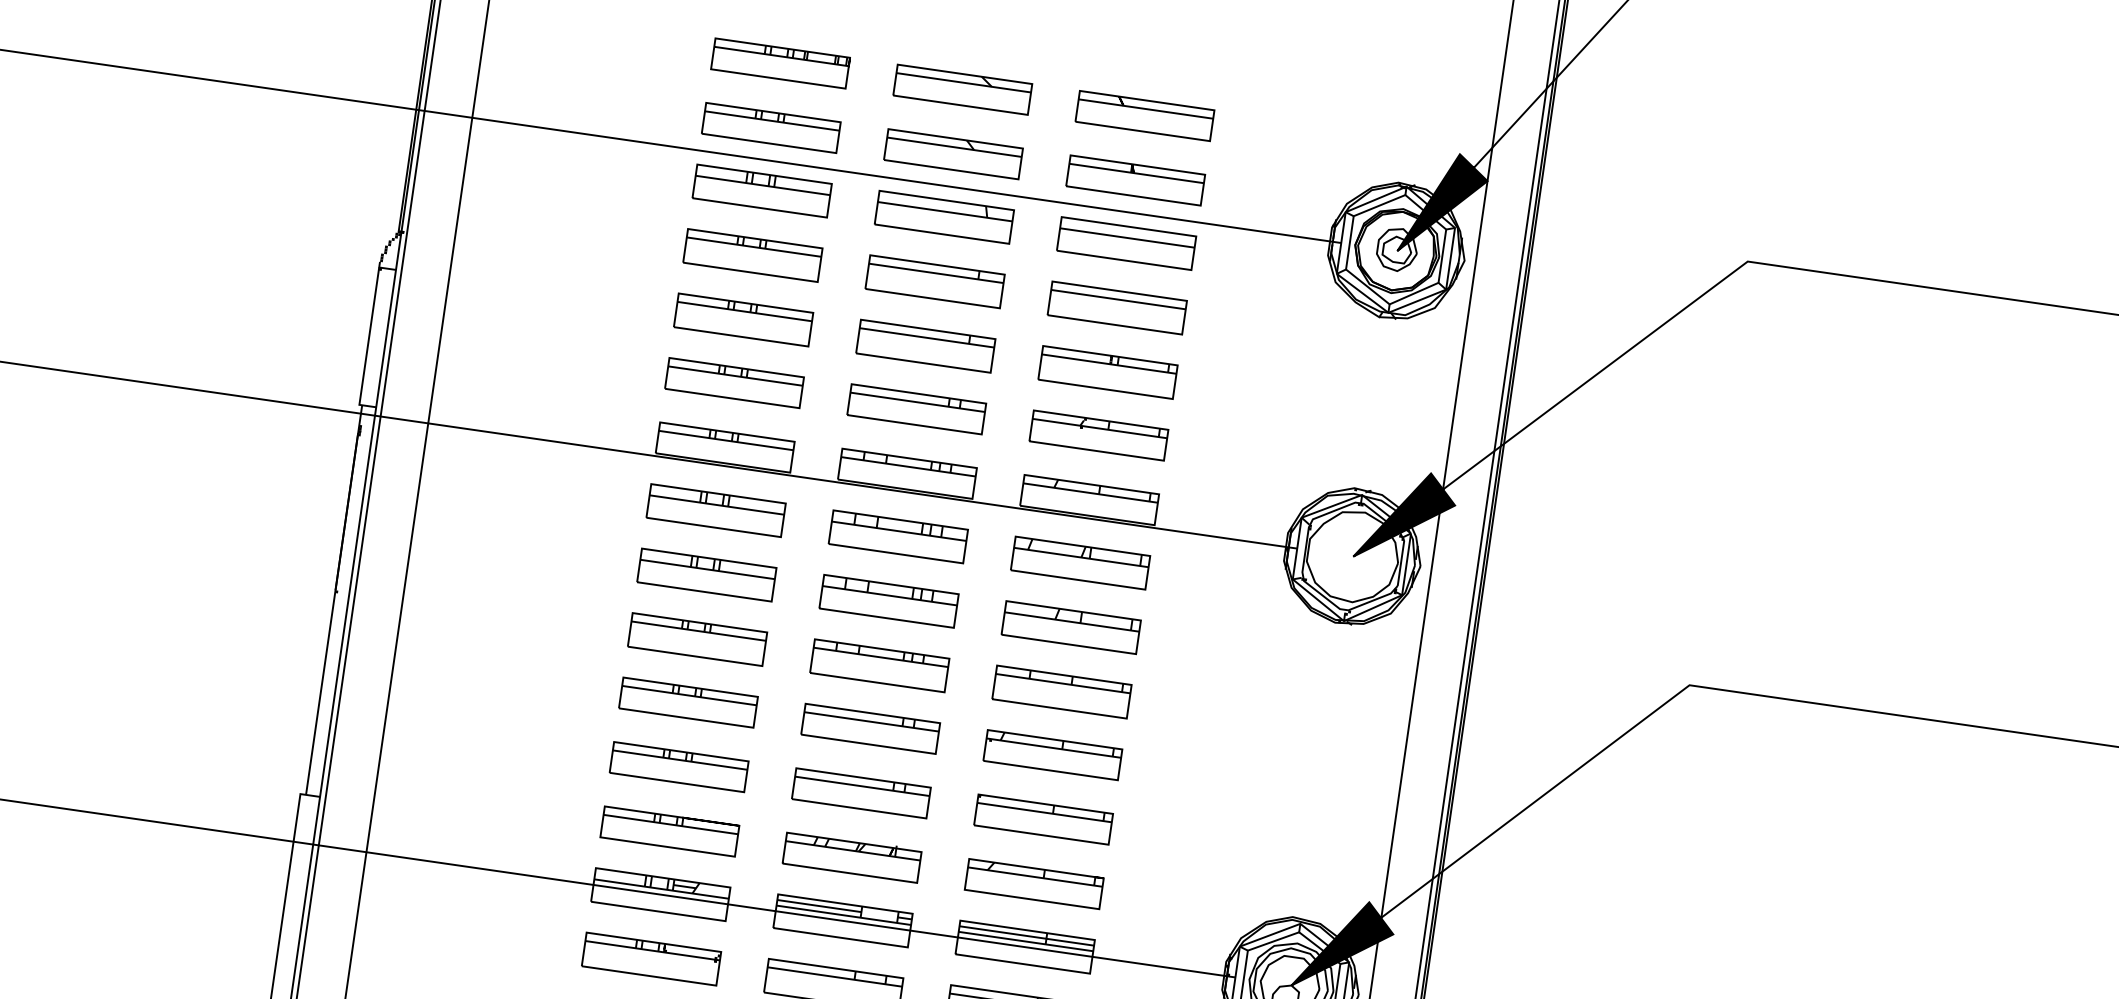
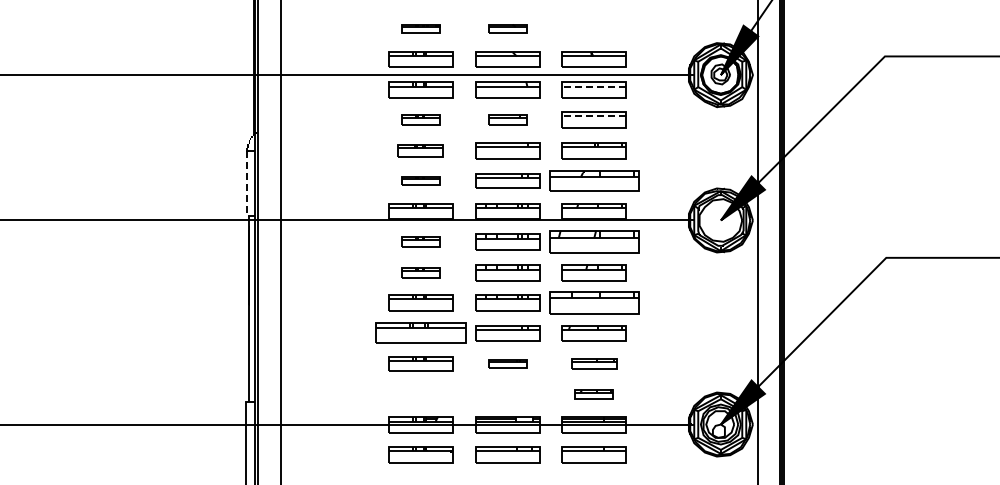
part: (780, 62) -> (420, 28), size x0.6
part: (962, 88) -> (507, 28), size x0.6
part: (1143, 114) -> (593, 28), removed
line: (1125, 238) -> (593, 87), solid -> dashed
part: (752, 253) -> (420, 119), size x0.6
part: (935, 279) -> (507, 119), size x0.6
line: (1116, 299) -> (593, 116), solid -> dashed
part: (743, 318) -> (420, 150), size x0.7
line: (367, 346) -> (247, 188), solid -> dashed
part: (734, 381) -> (420, 180), size x0.6
part: (1097, 434) -> (593, 180), size x1.4
part: (715, 509) -> (420, 241), size x0.6
part: (1079, 562) -> (593, 241), size x1.4
part: (706, 574) -> (420, 272), size x0.6
part: (1060, 690) -> (593, 302), size x1.4
part: (687, 703) -> (420, 333), size x1.4
part: (861, 792) -> (507, 363), size x0.6
part: (1042, 818) -> (593, 363), size x0.7
part: (669, 831) -> (420, 394), removed
part: (852, 857) -> (507, 394), removed
part: (1032, 883) -> (593, 394), size x0.6

